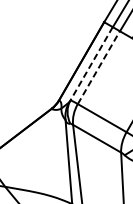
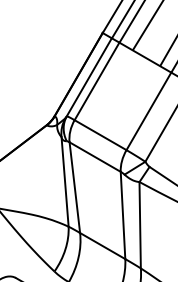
line: (91, 63) -> (89, 77), dashed -> solid
line: (99, 67) -> (97, 81), dashed -> solid

